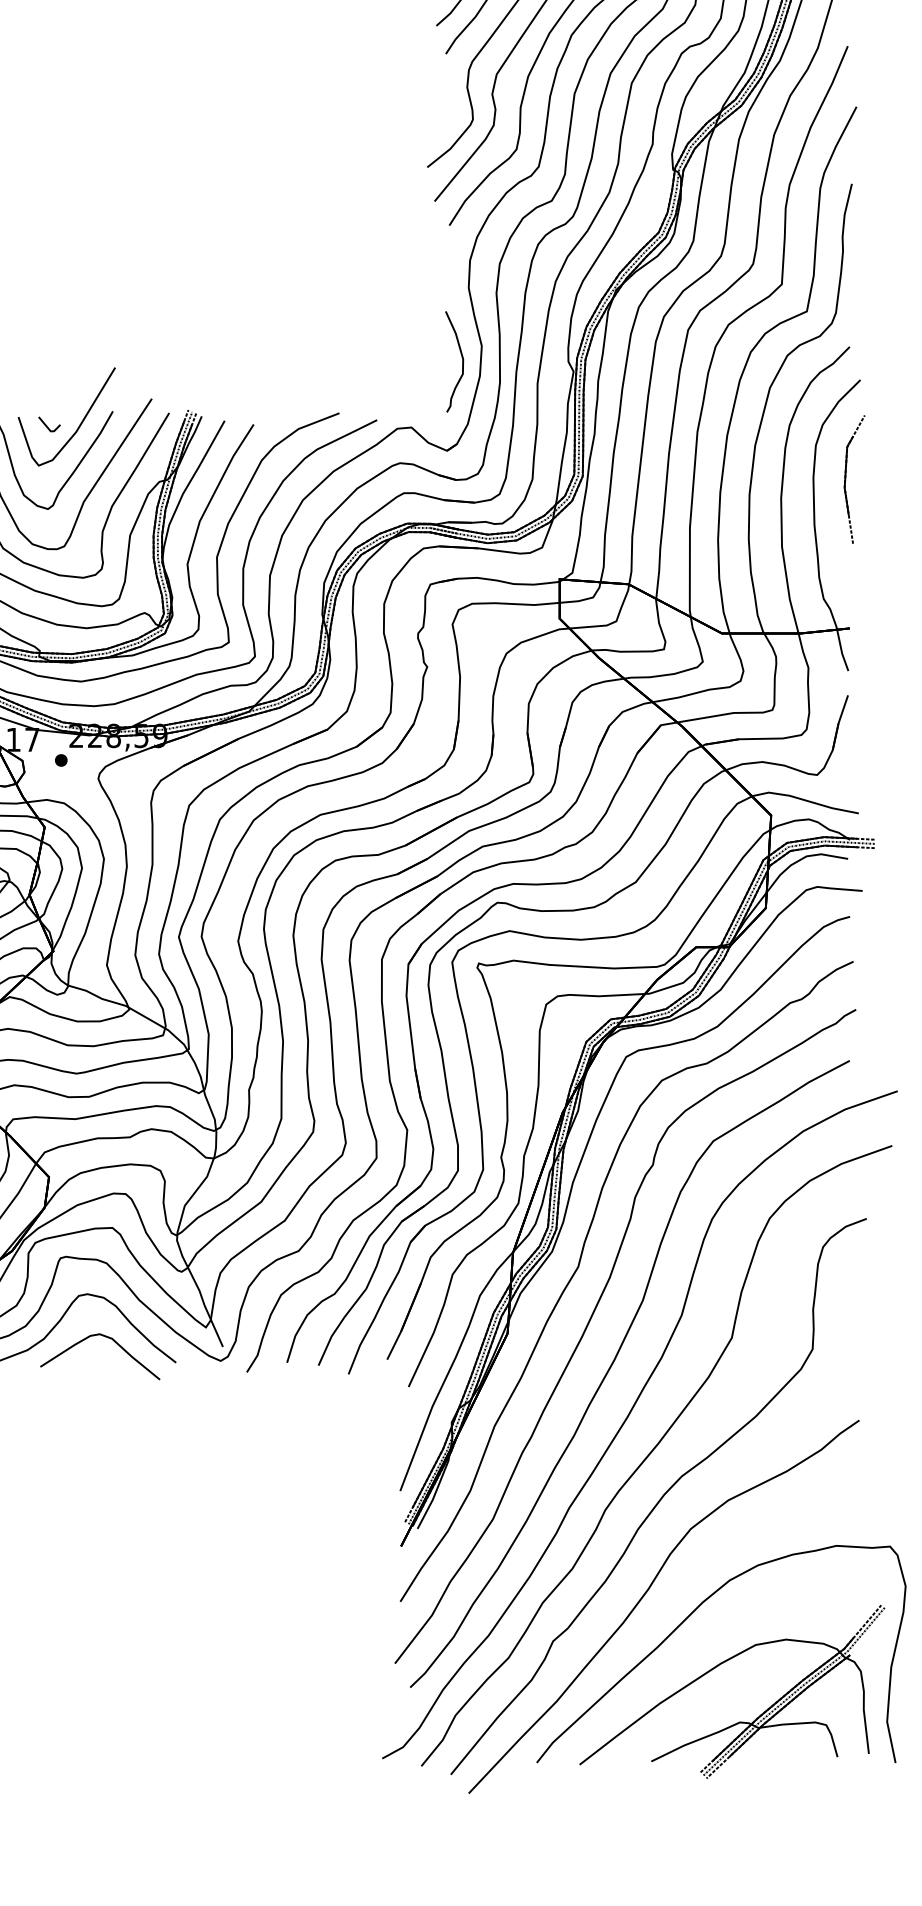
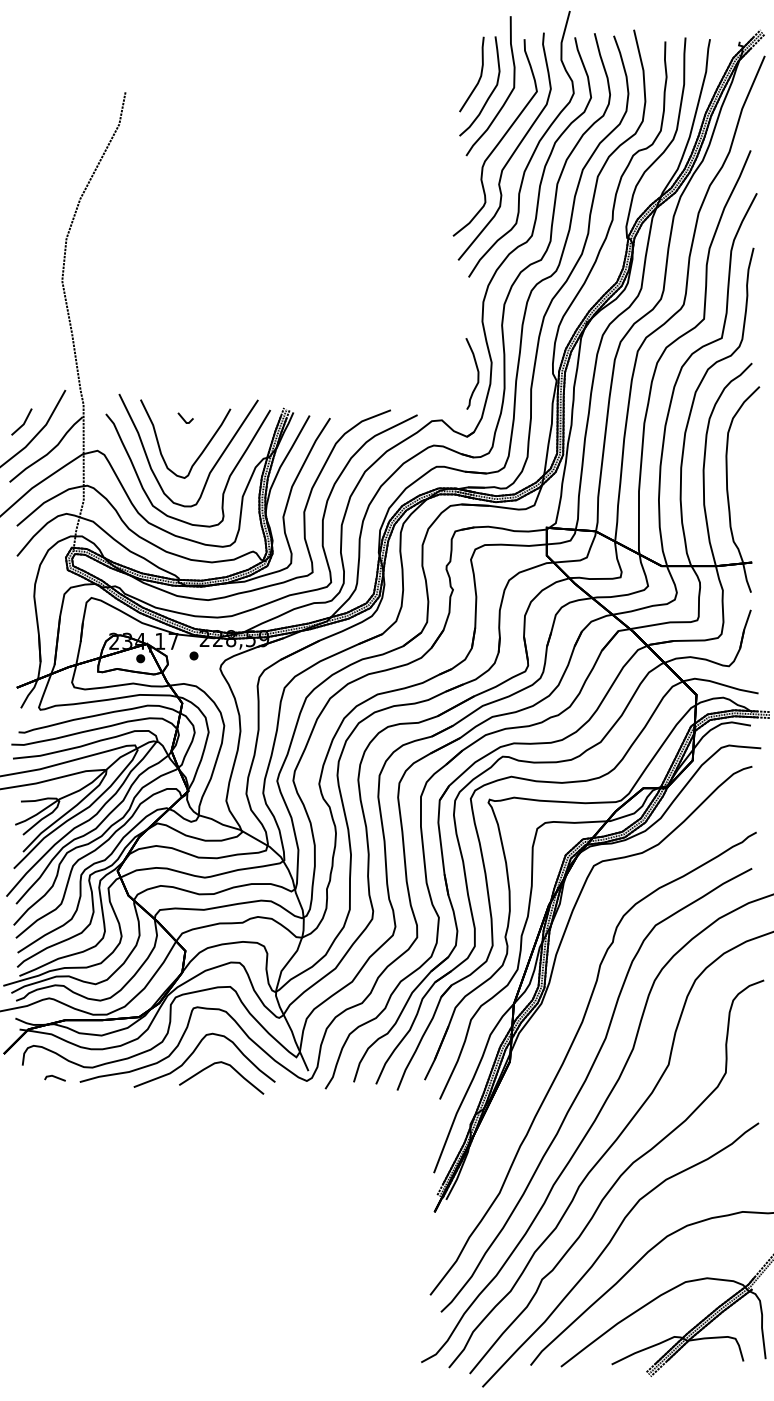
part: (80, 422) -> (207, 416), removed
part: (854, 478) -> (755, 456), removed
part: (580, 1265) -> (561, 1013), removed

